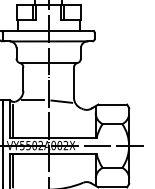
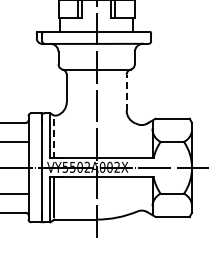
line: (73, 82) -> (126, 92), solid -> dashed
line: (33, 100) -> (78, 113), removed
line: (61, 100) -> (111, 114), removed
line: (13, 121) -> (54, 138), solid -> dashed

